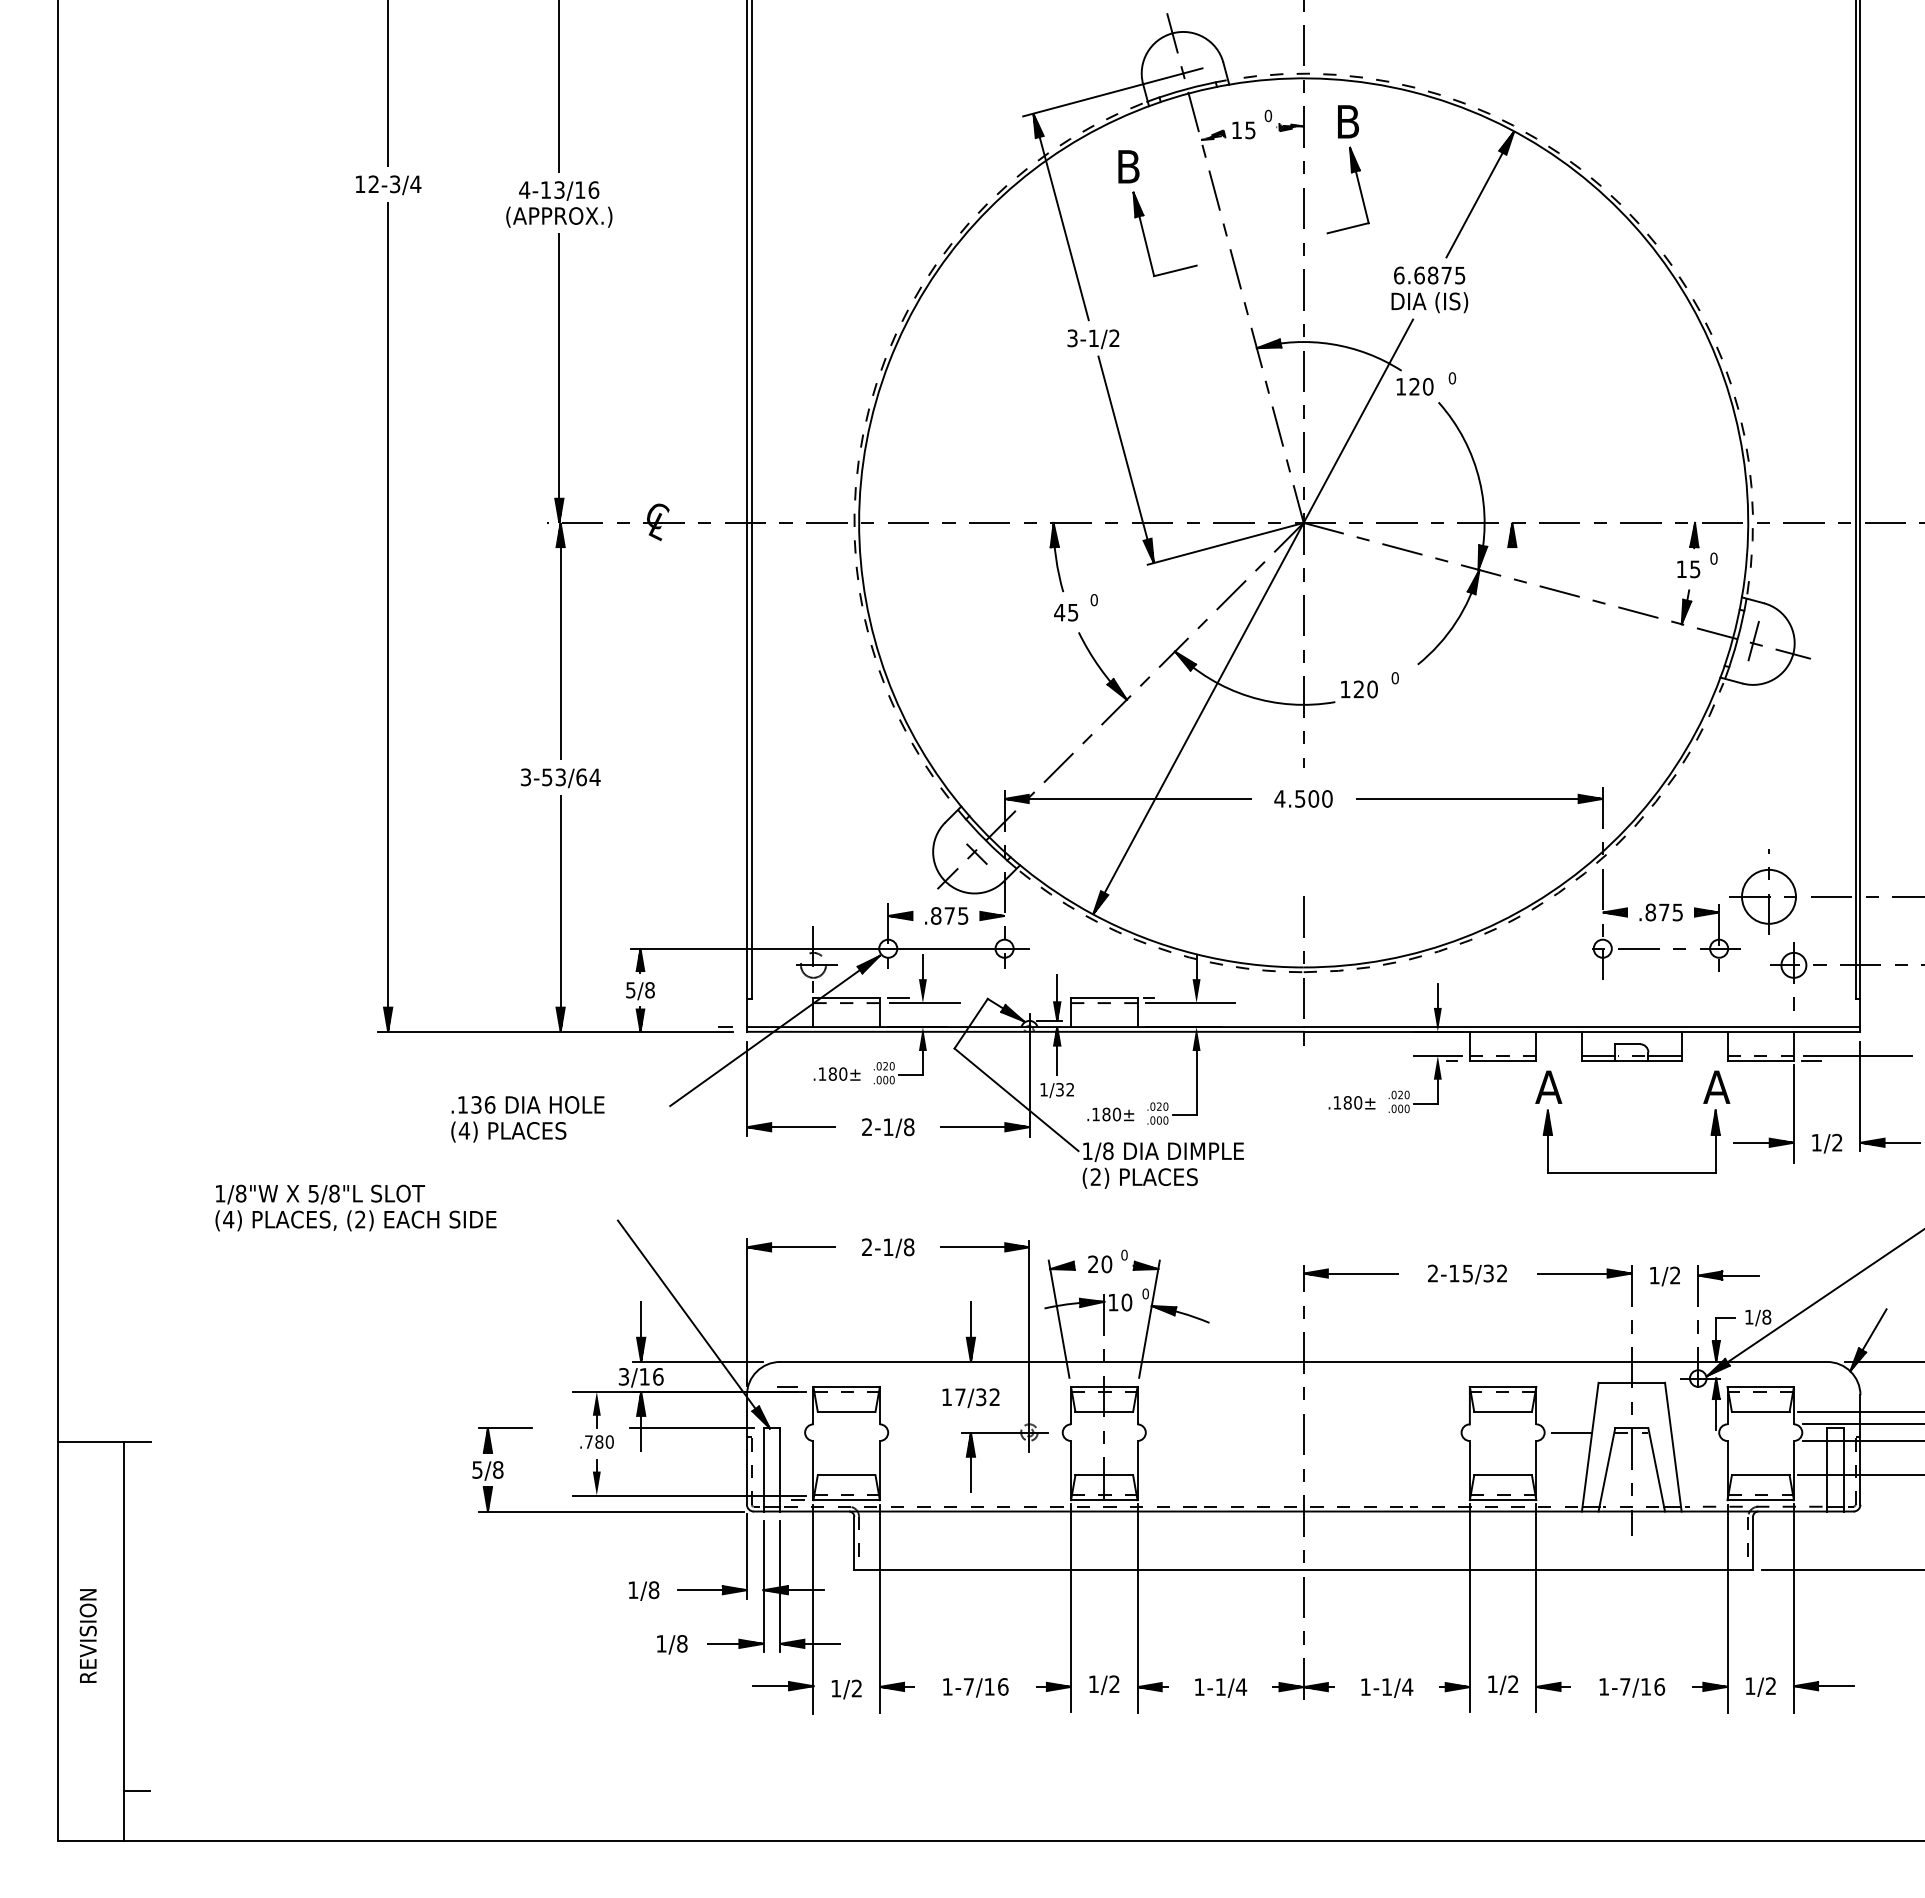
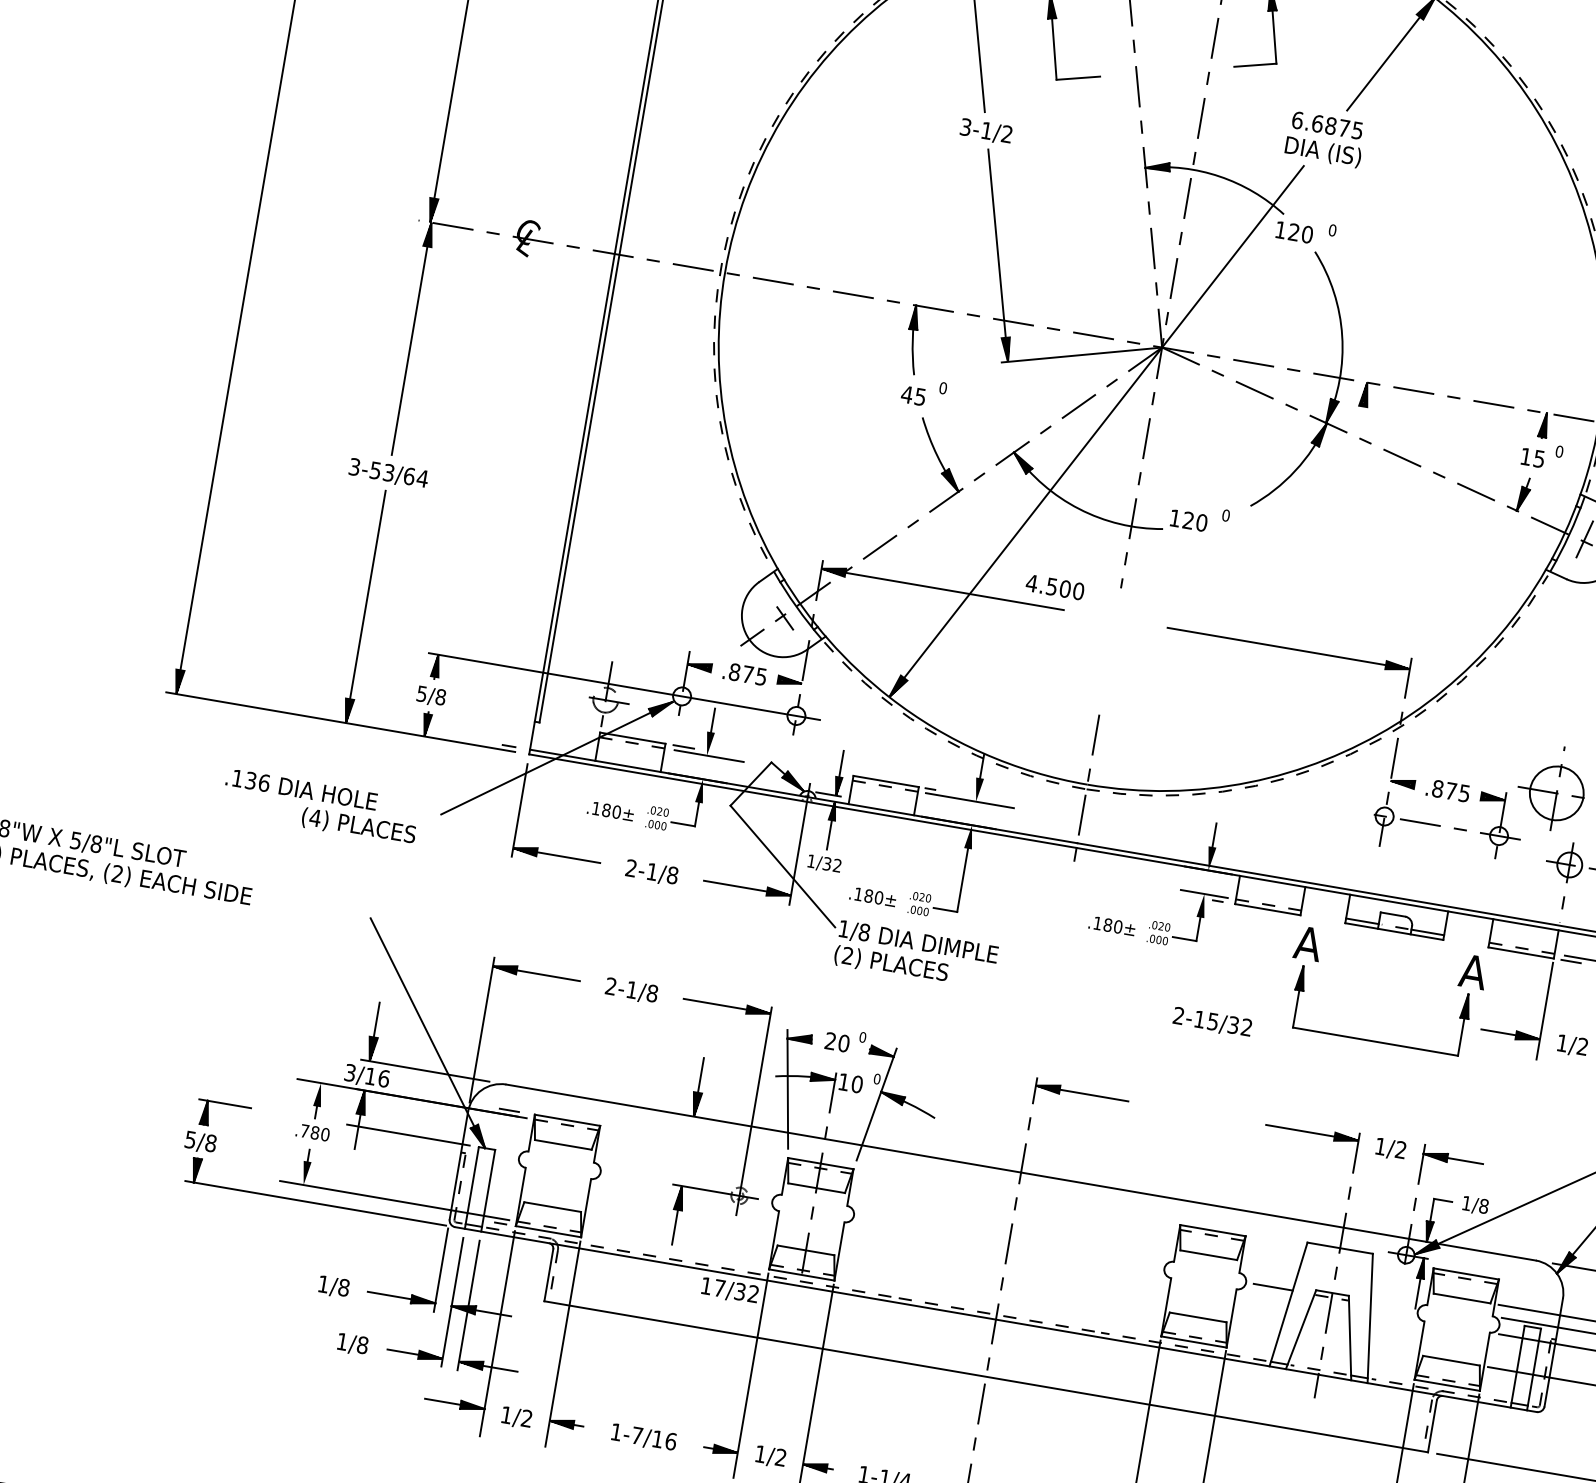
text: (1303, 798) -> (1055, 586), moved
text: (508, 1131) -> (358, 826), moved
text: (1467, 1274) -> (1212, 1022), moved
text: (970, 1398) -> (729, 1291), moved

